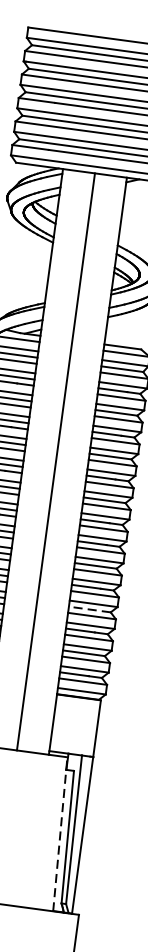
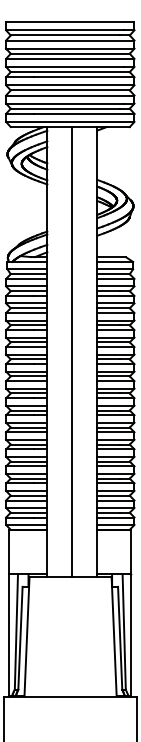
line: (89, 609) -> (113, 461), dashed -> solid
line: (60, 833) -> (114, 636), dashed -> solid

